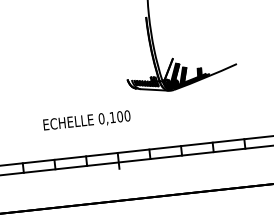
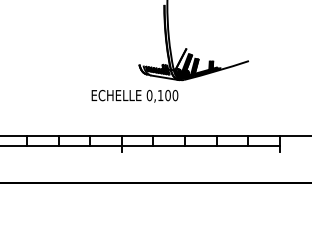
text: (86, 121) -> (134, 96), moved

